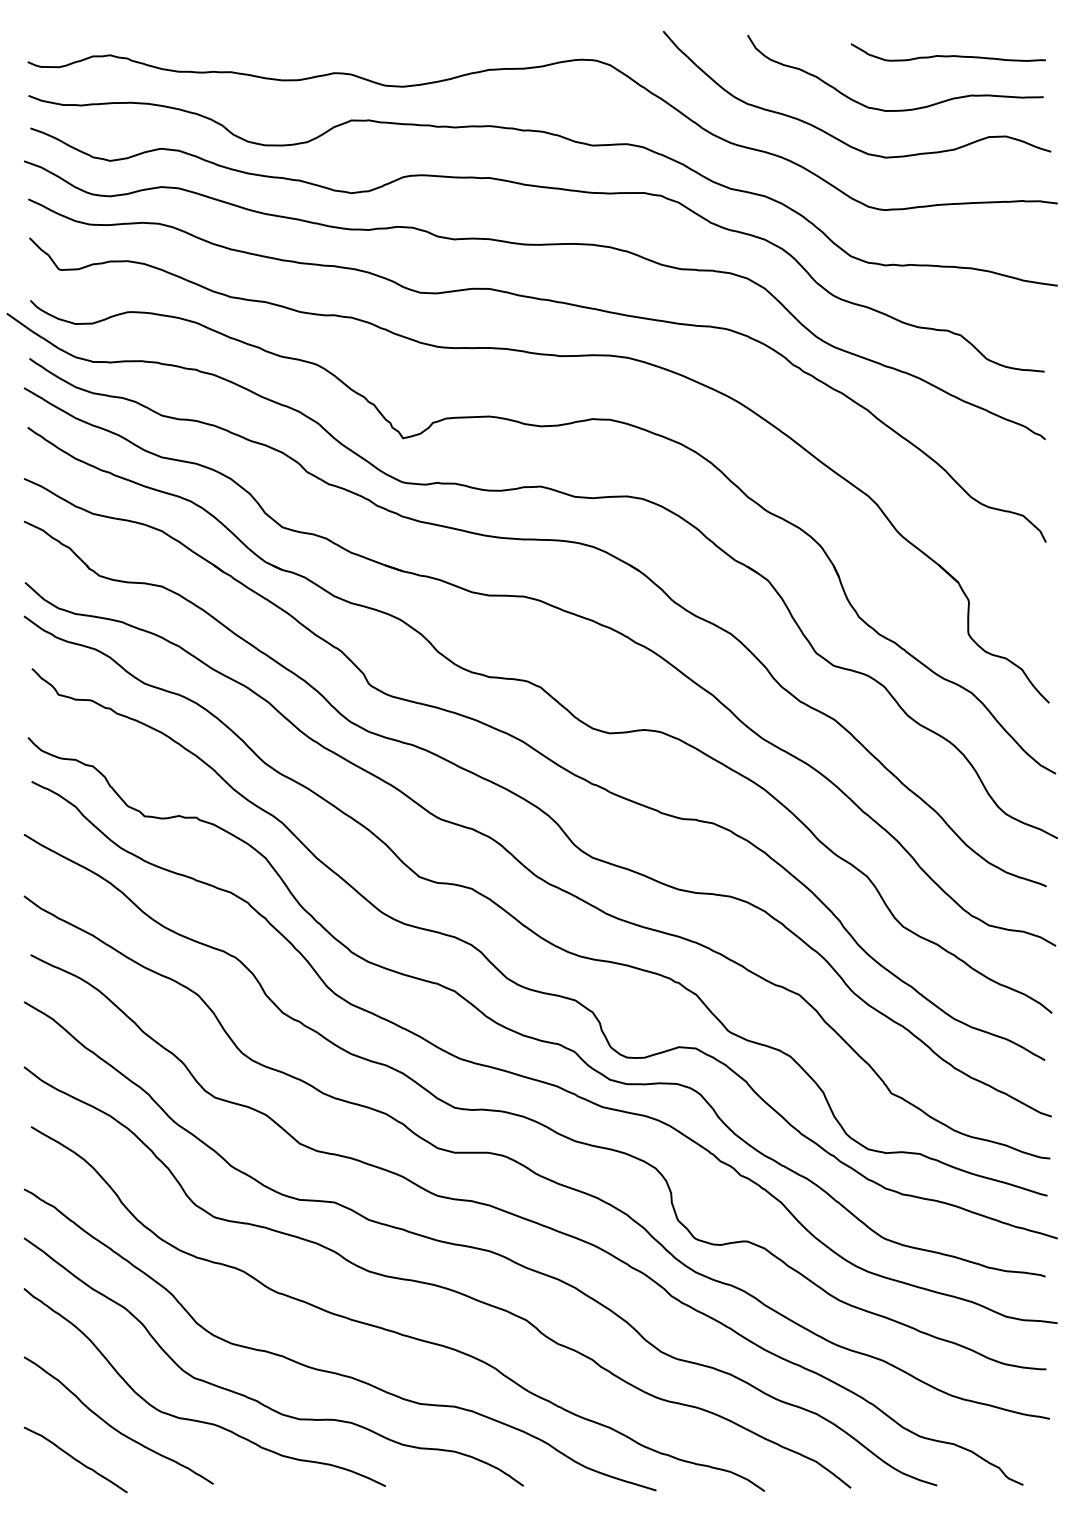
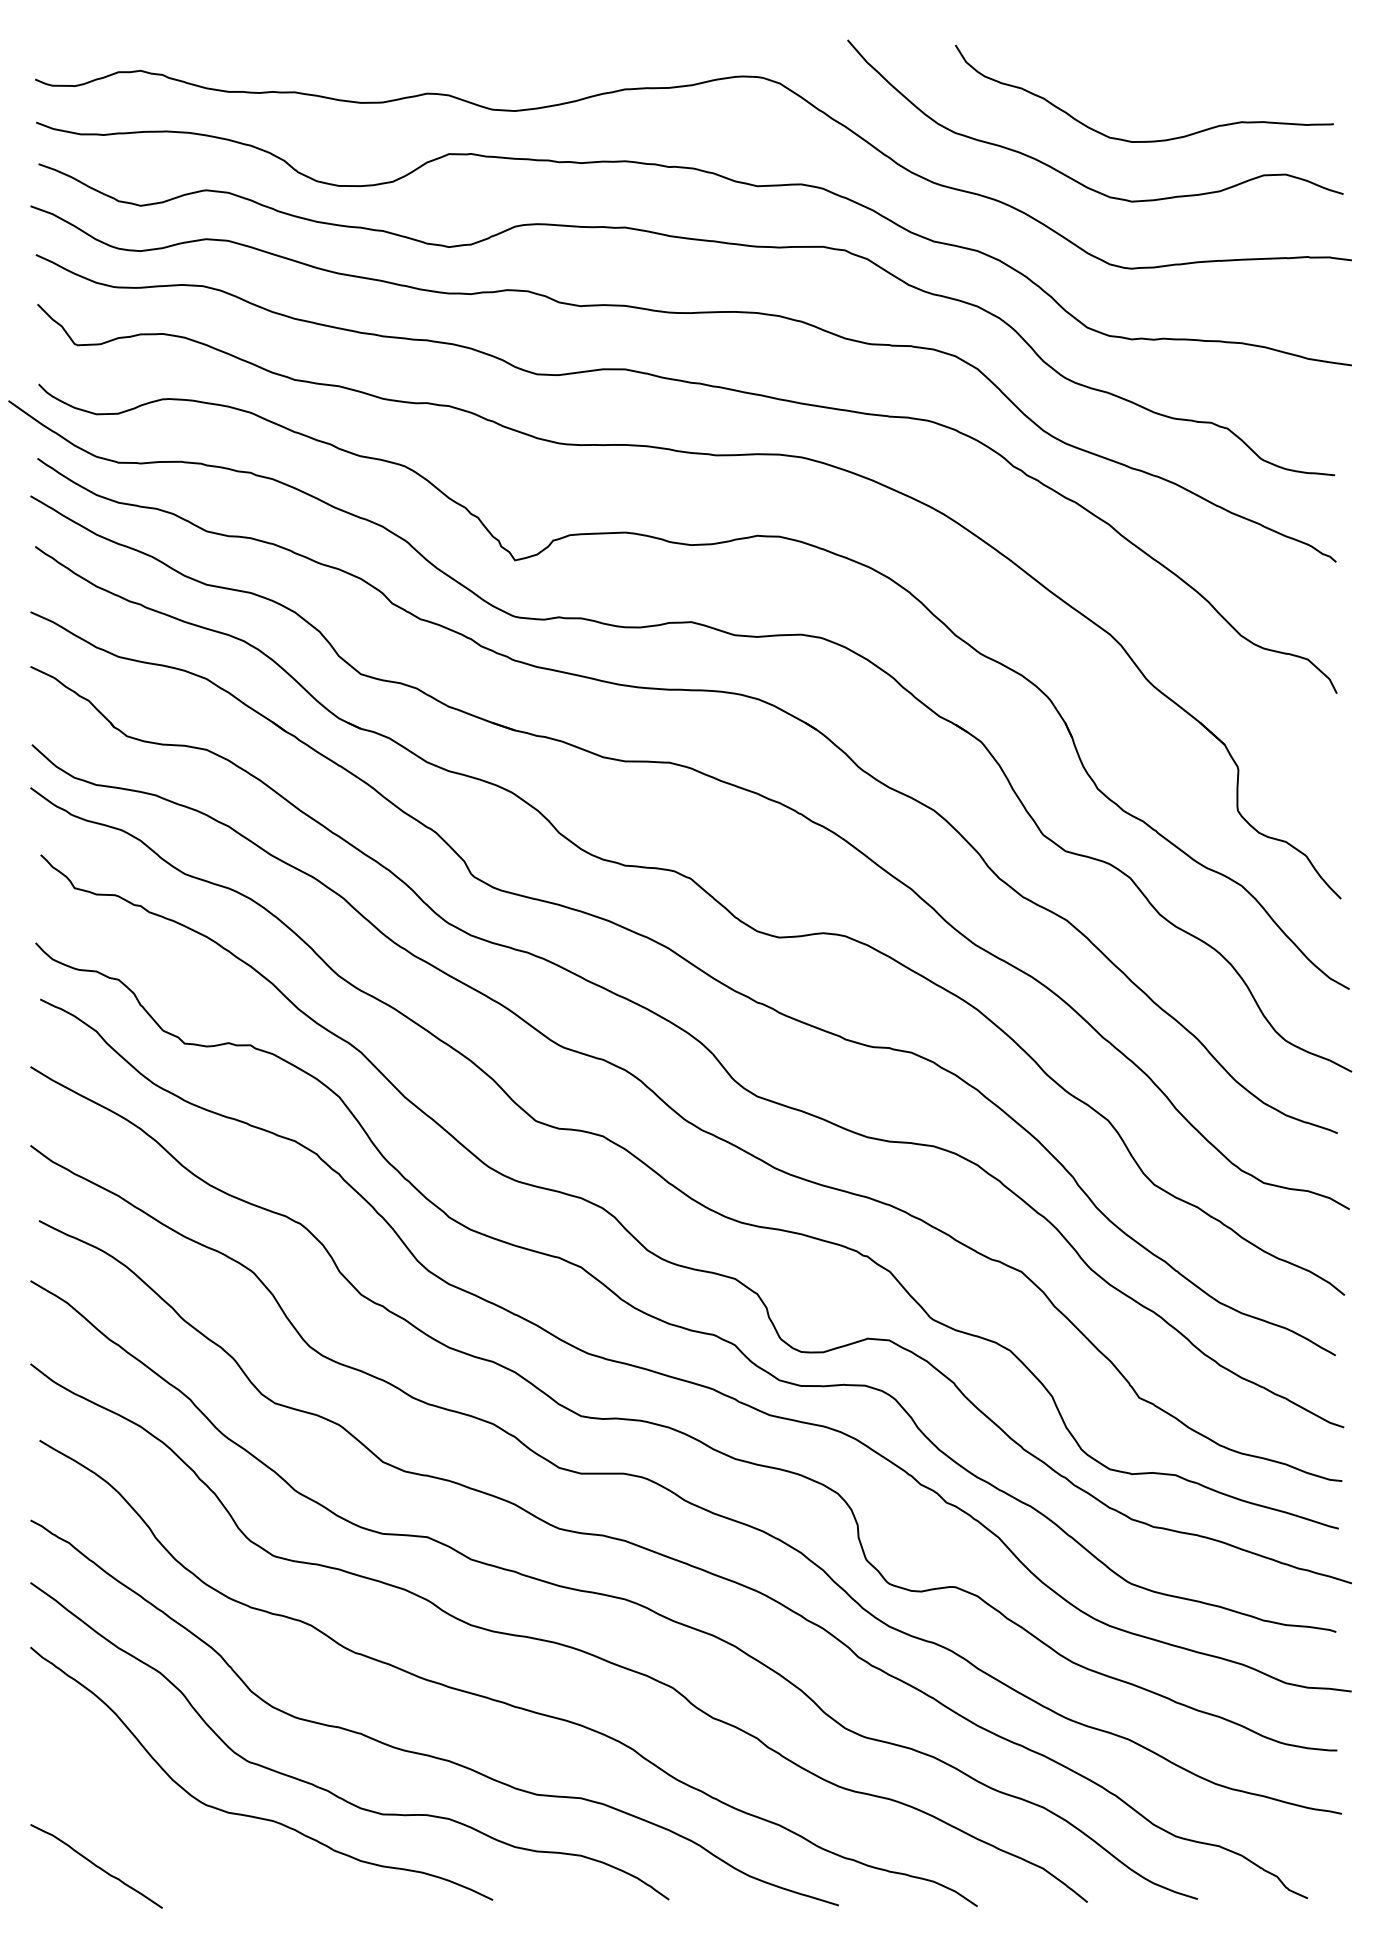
curve: (947, 55) -> (1211, 71), removed
curve: (114, 1427) -> (146, 1825), removed

